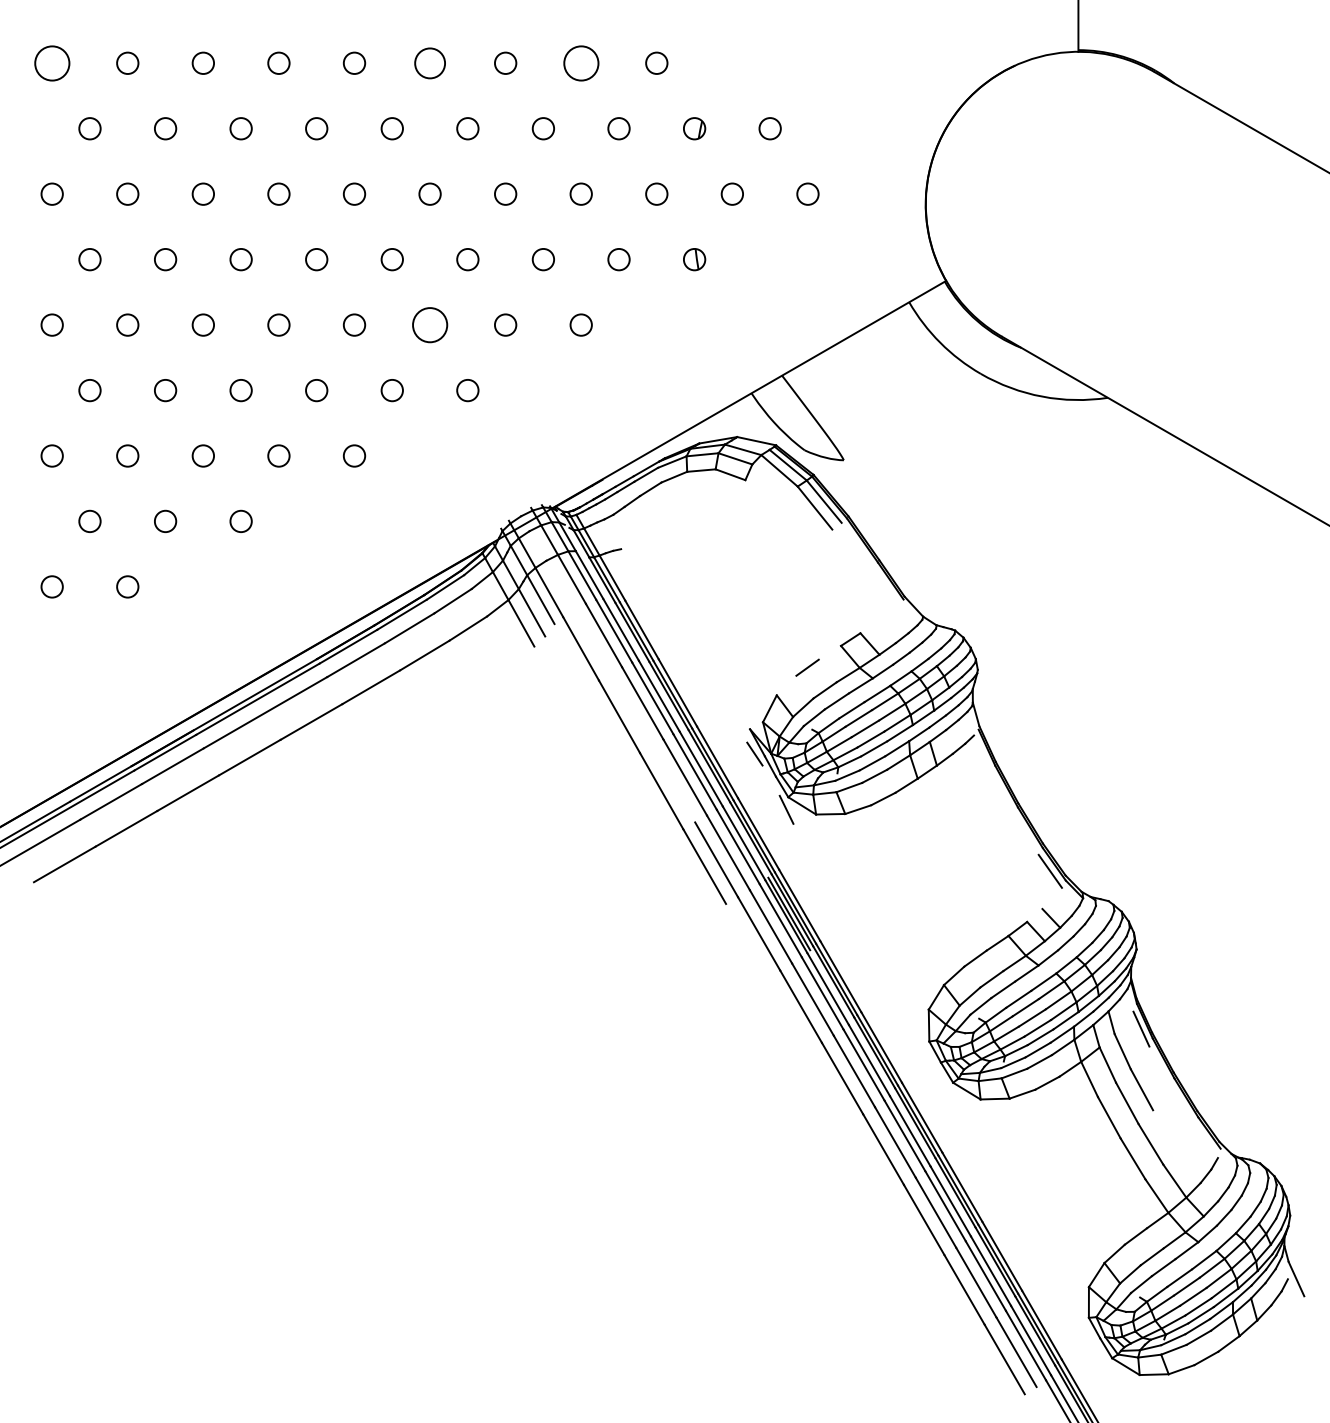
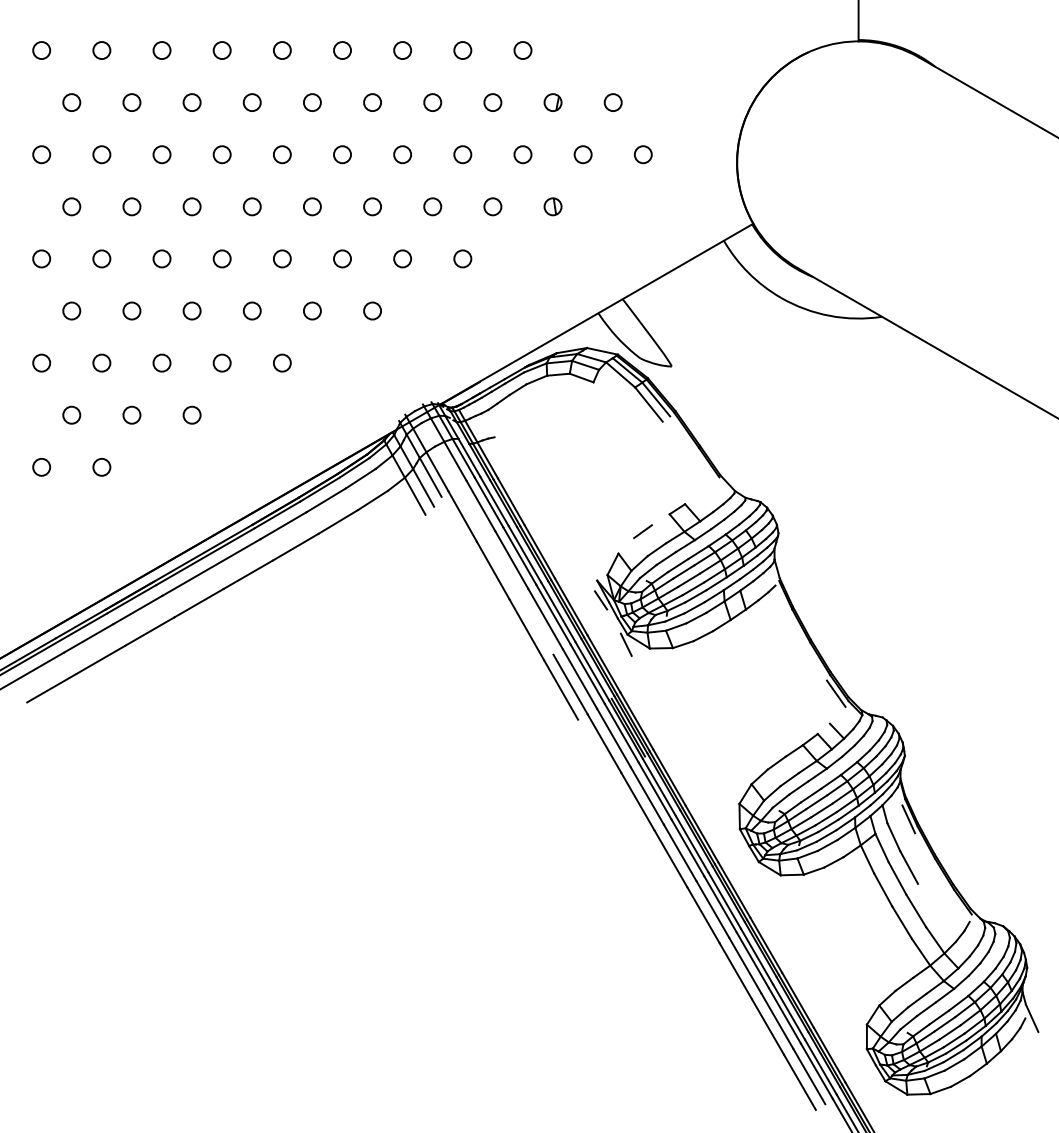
circle: (51, 62) -> (41, 49), size x0.62
circle: (429, 62) -> (342, 49), size x0.71
circle: (580, 62) -> (462, 49), size x0.62
circle: (429, 324) -> (342, 258), size x0.62

